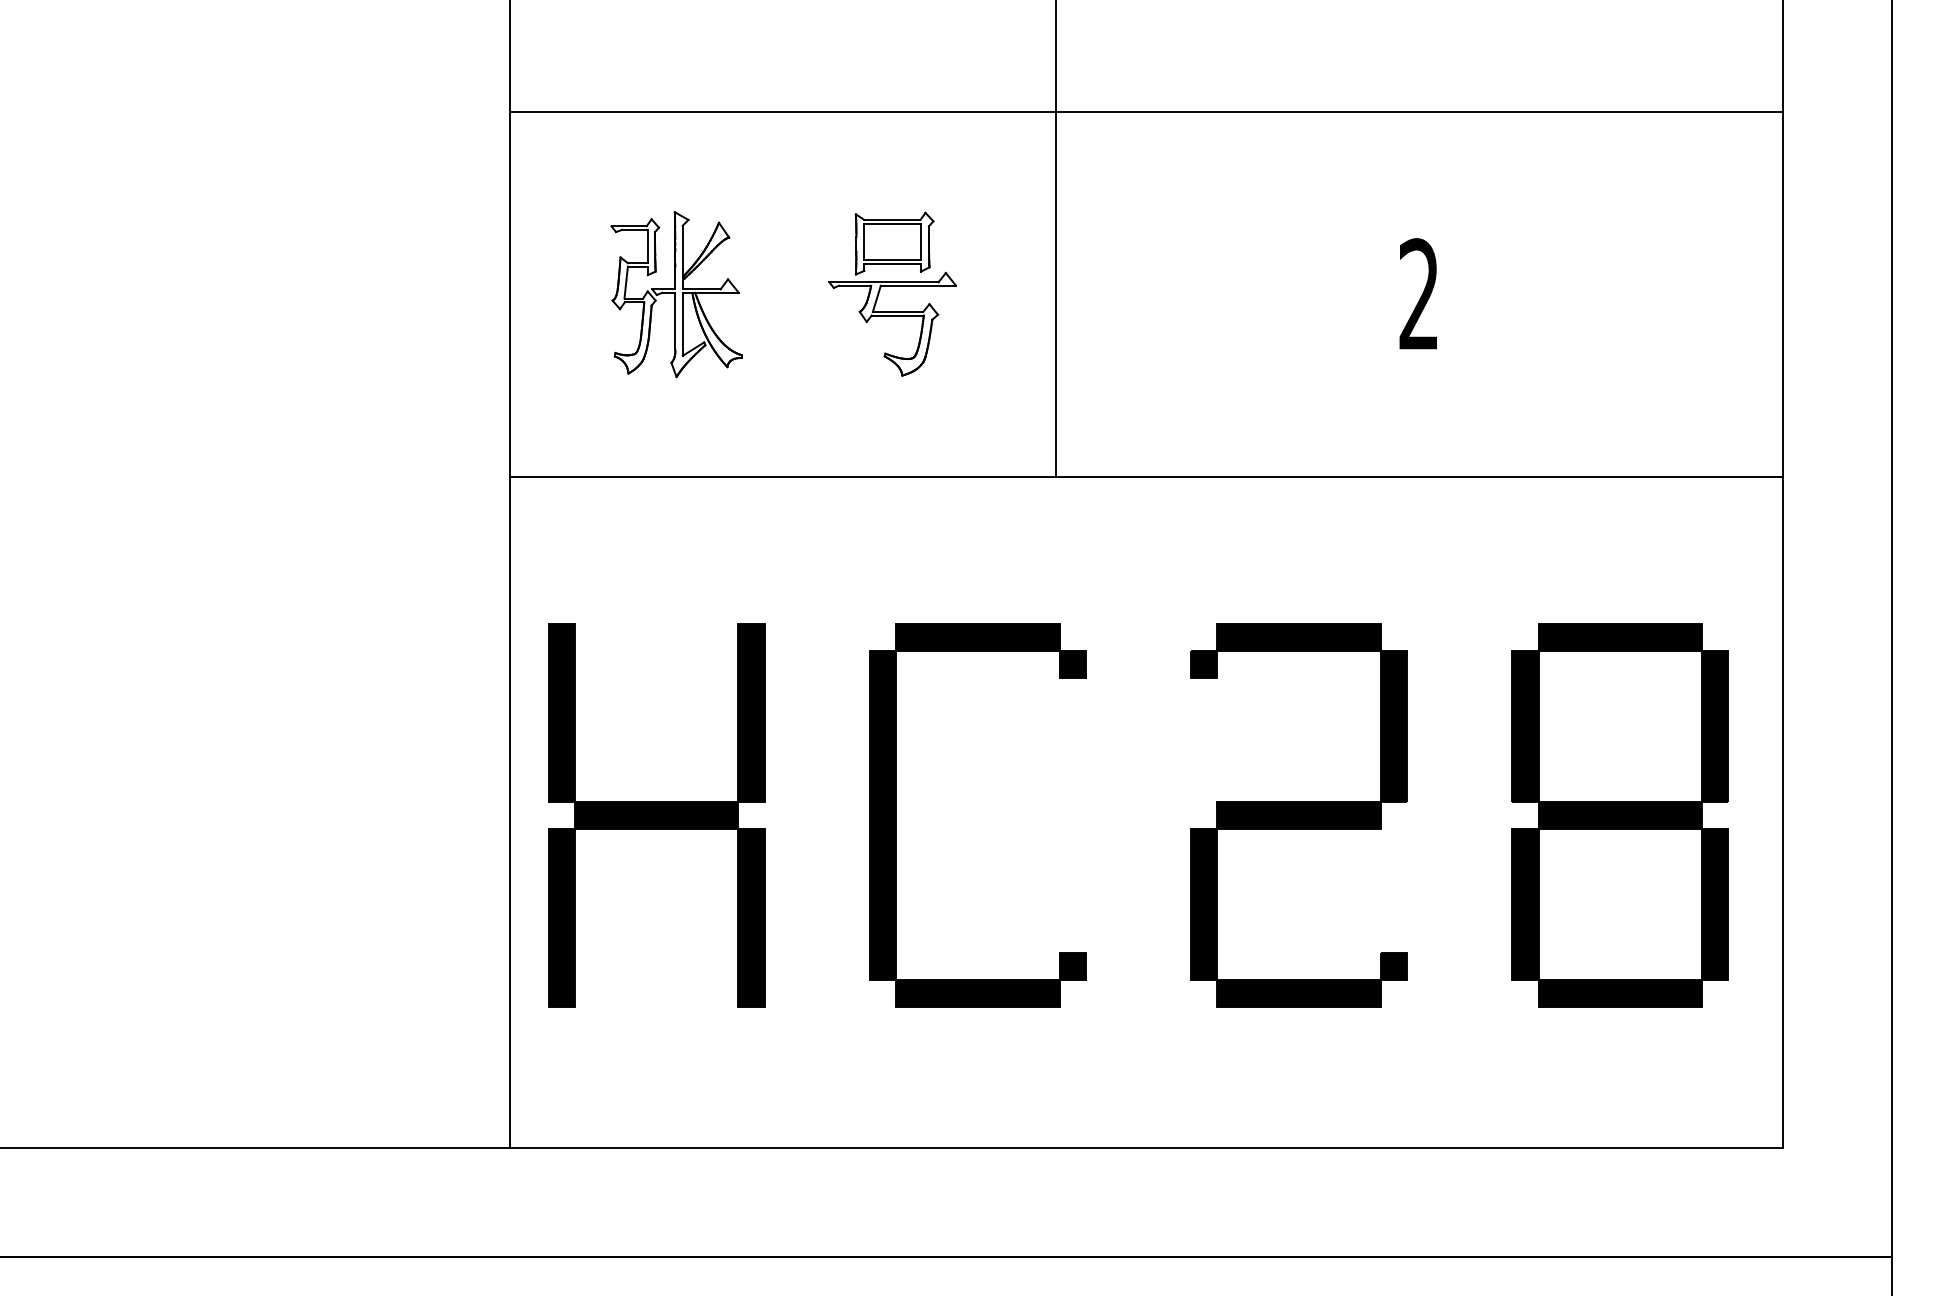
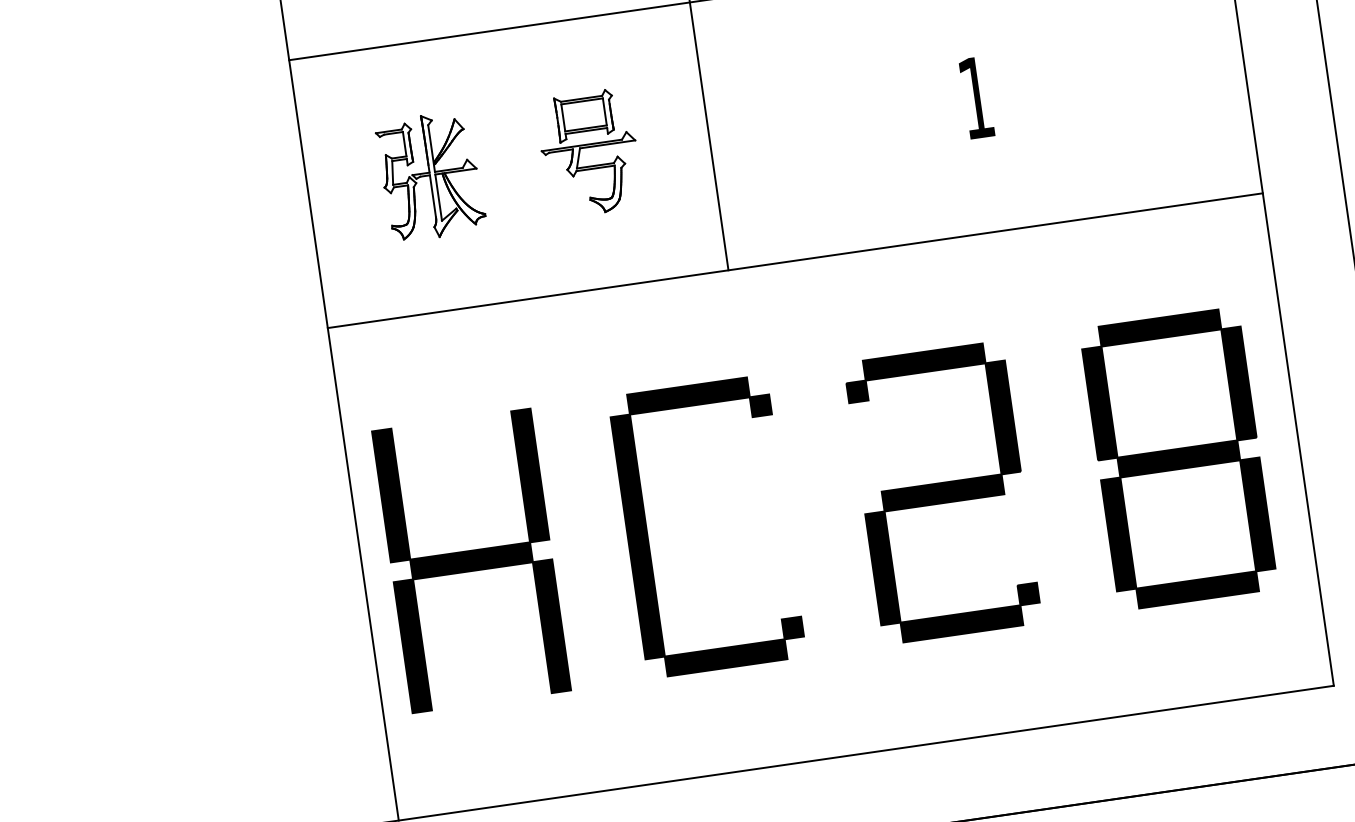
text: (1418, 293) -> (975, 97), 2 -> 1

